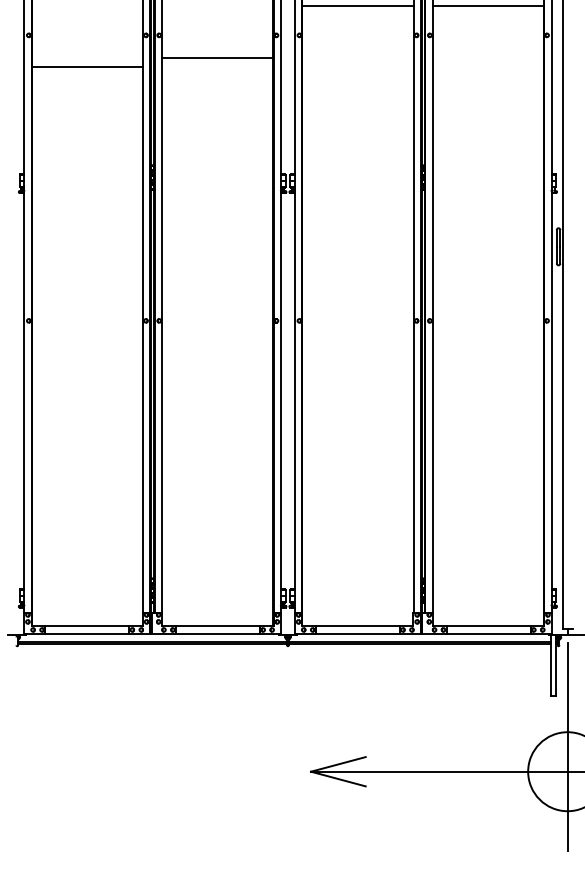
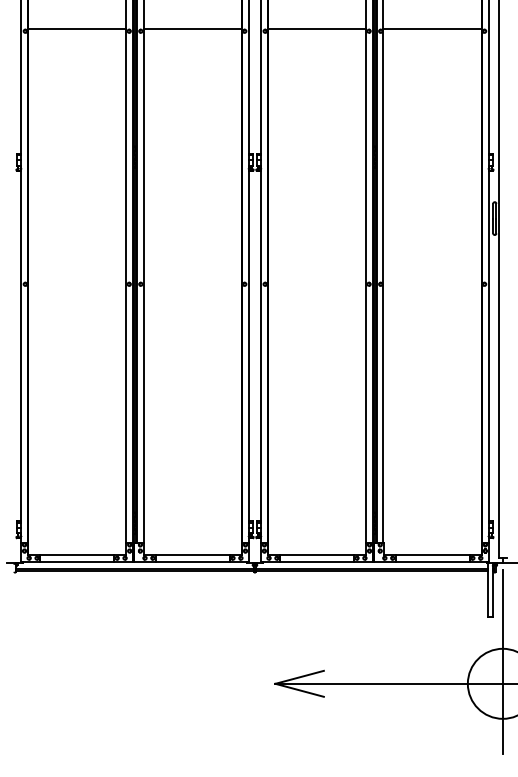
line: (357, 6) -> (316, 28), moved
line: (488, 6) -> (432, 28), moved
line: (217, 58) -> (192, 28), moved
line: (86, 67) -> (76, 28), moved

